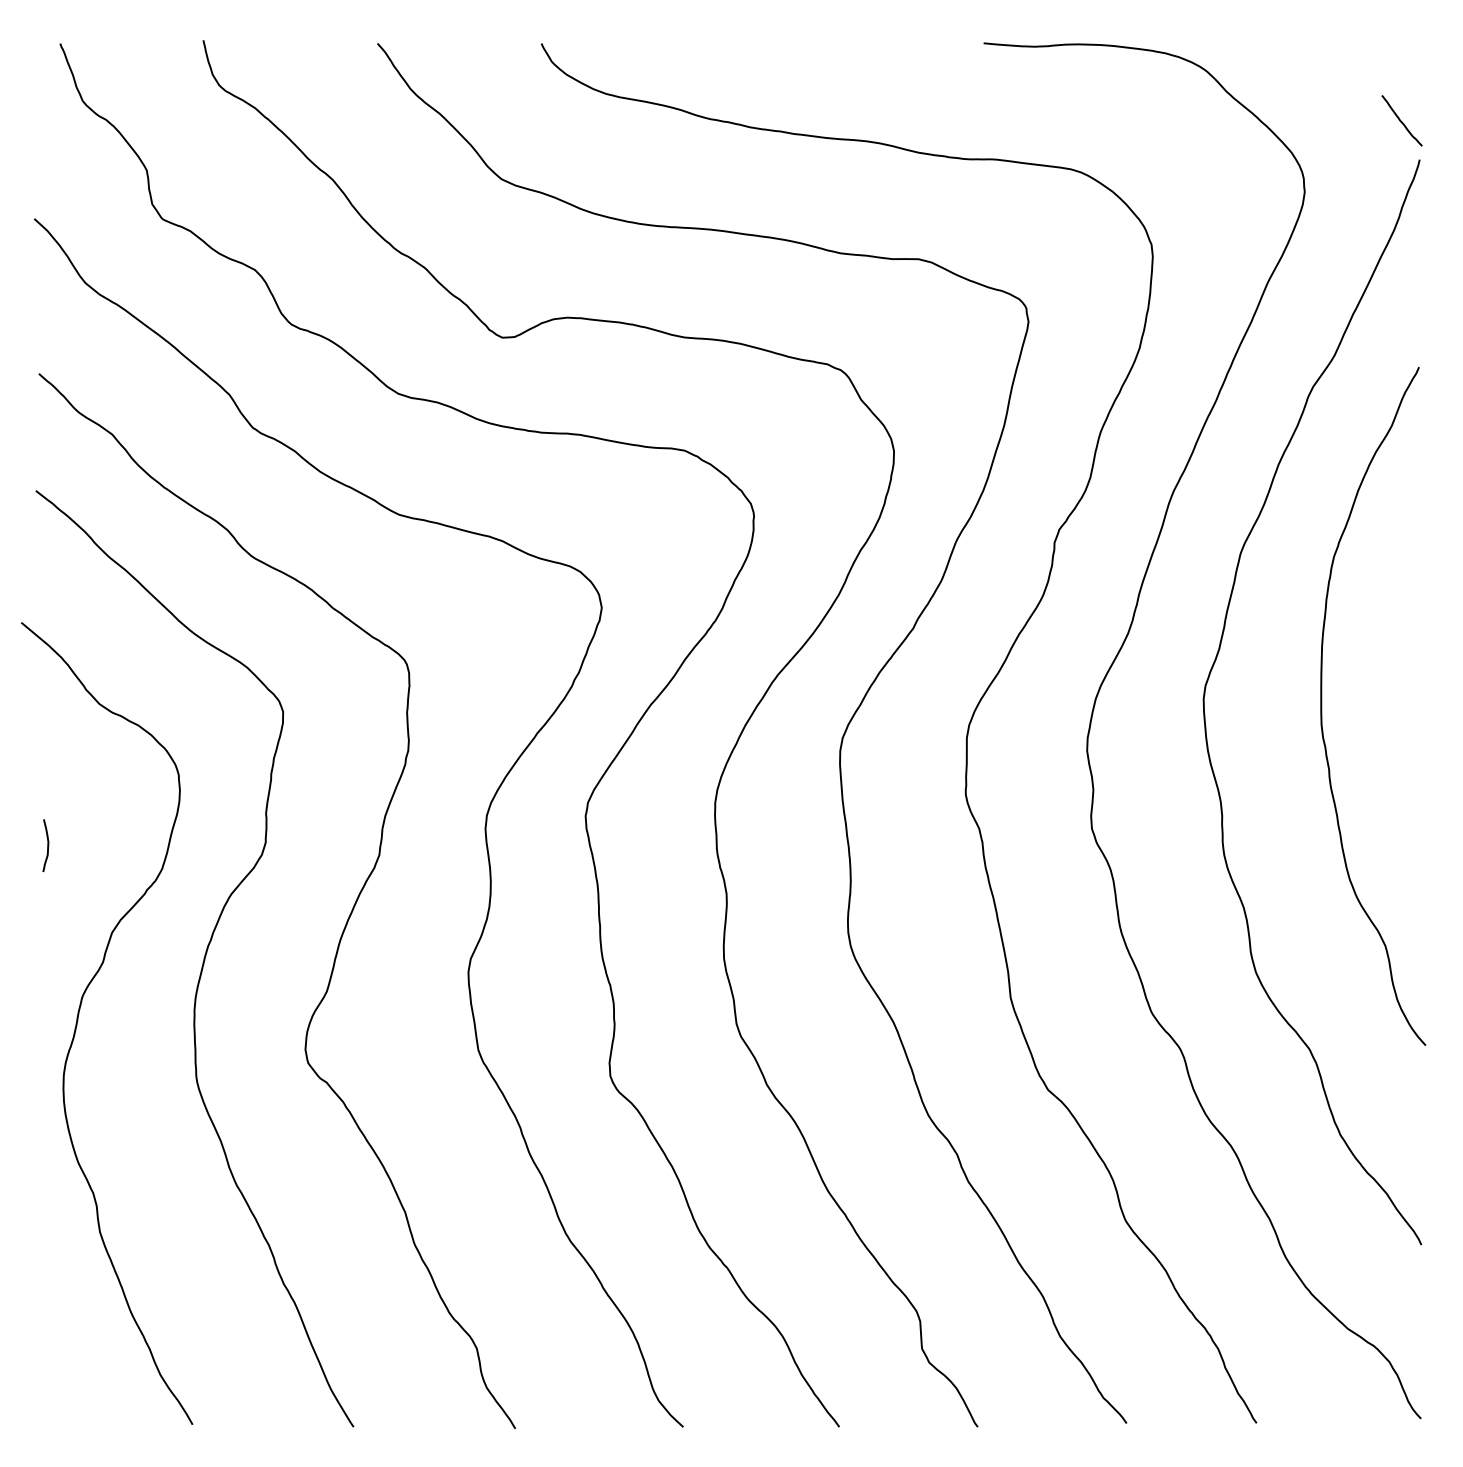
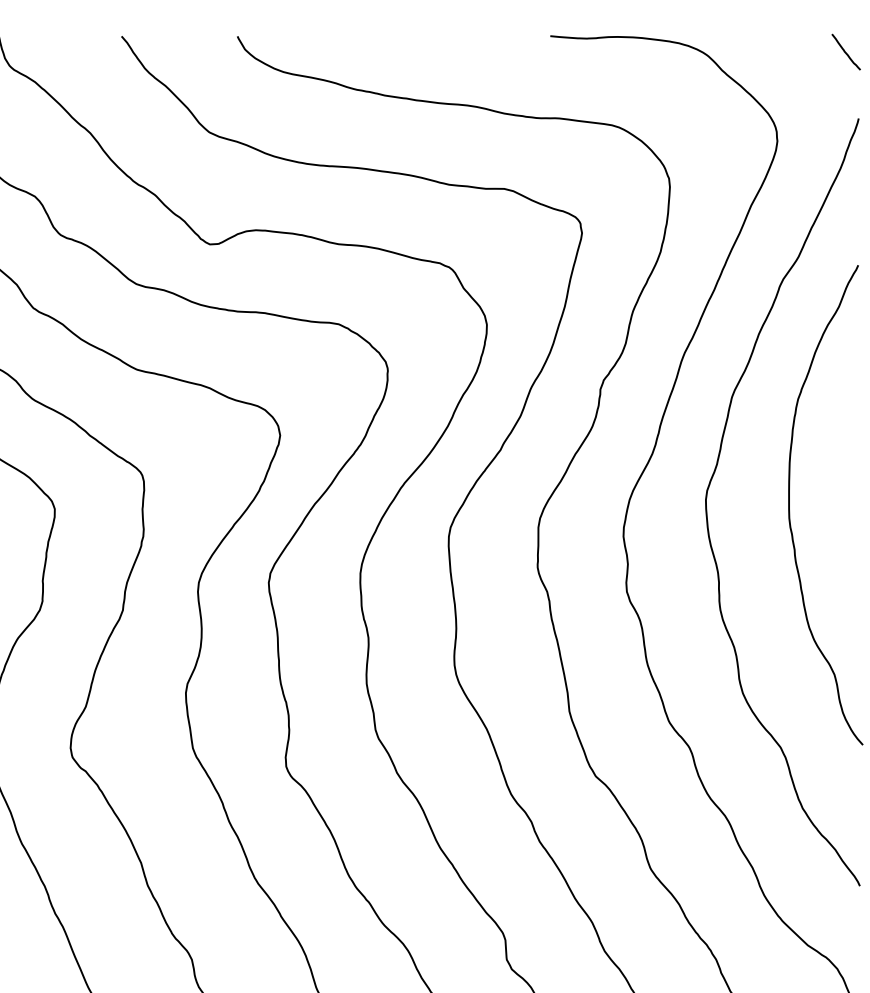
curve: (1401, 120) -> (845, 51), moved

